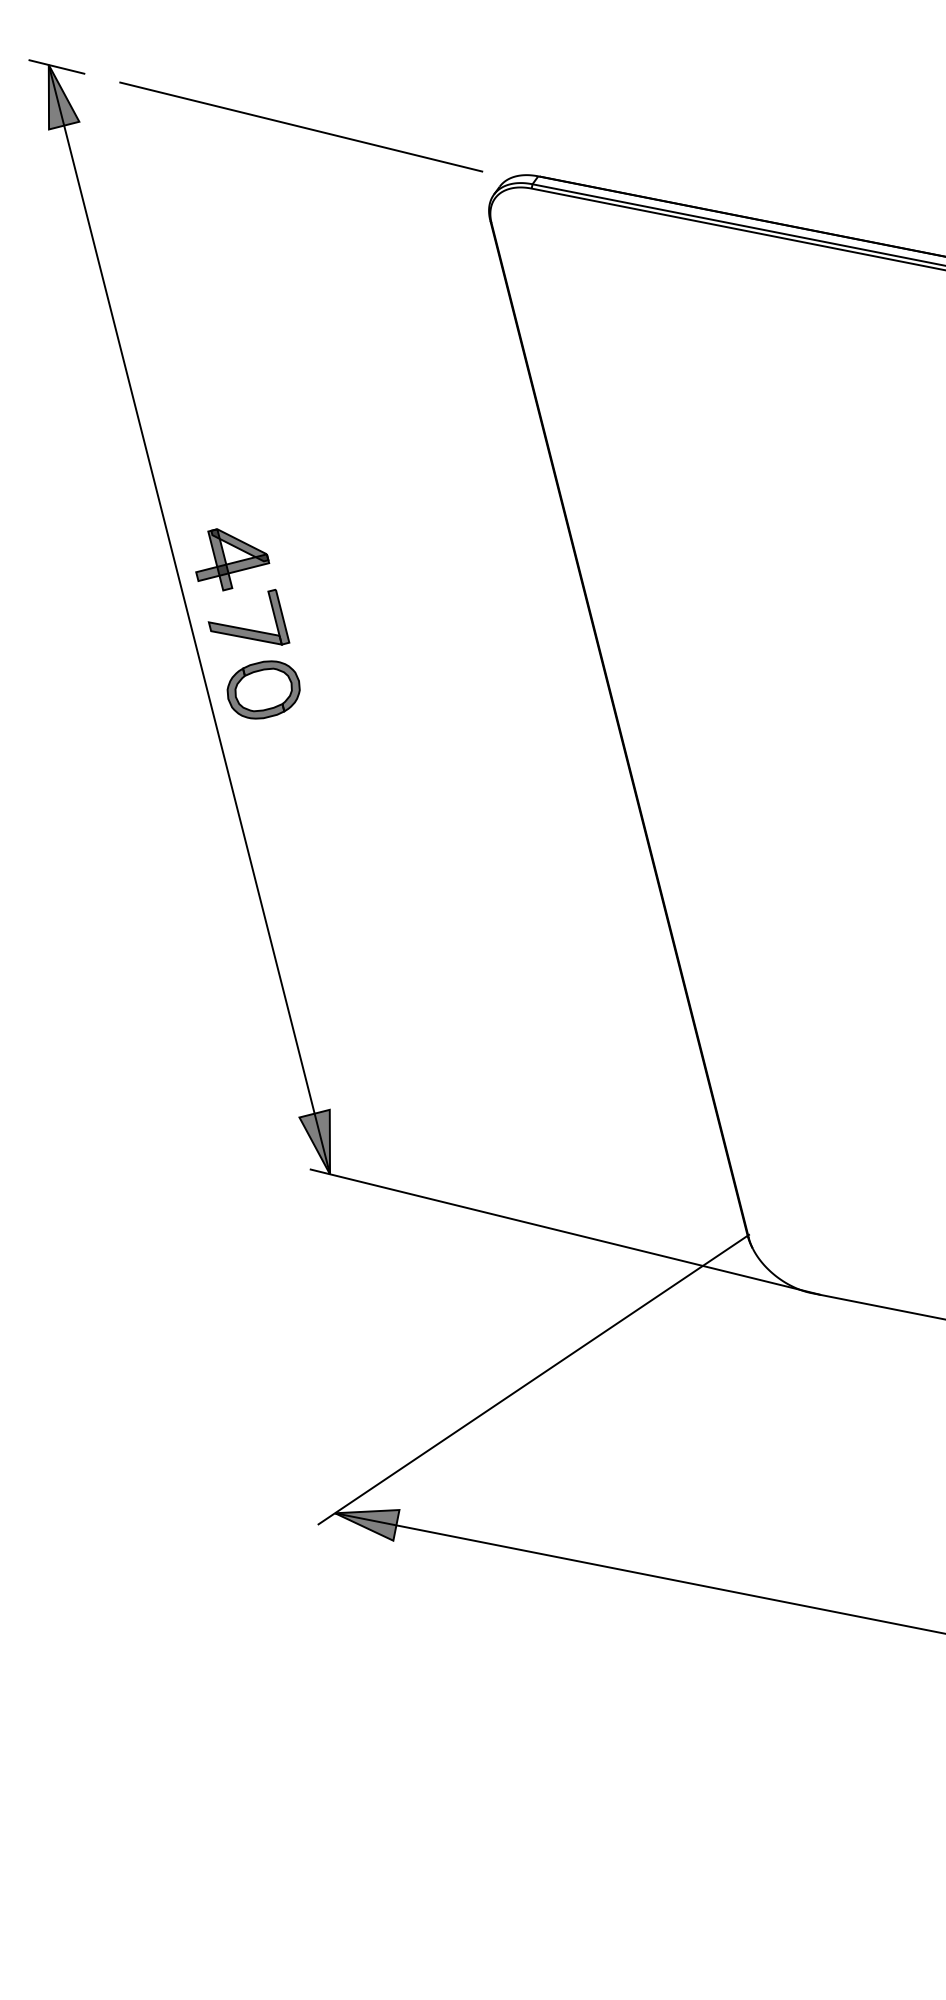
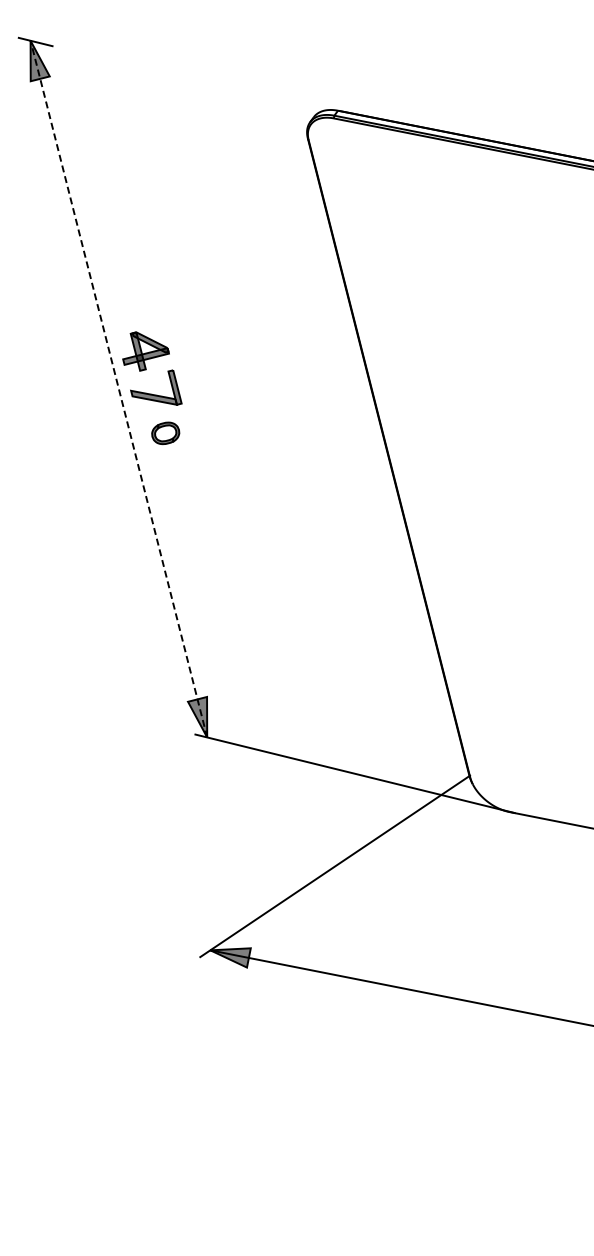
line: (300, 126) -> (188, 79), removed
line: (188, 618) -> (118, 388), solid -> dashed
part: (263, 690) -> (165, 433), size x0.6

